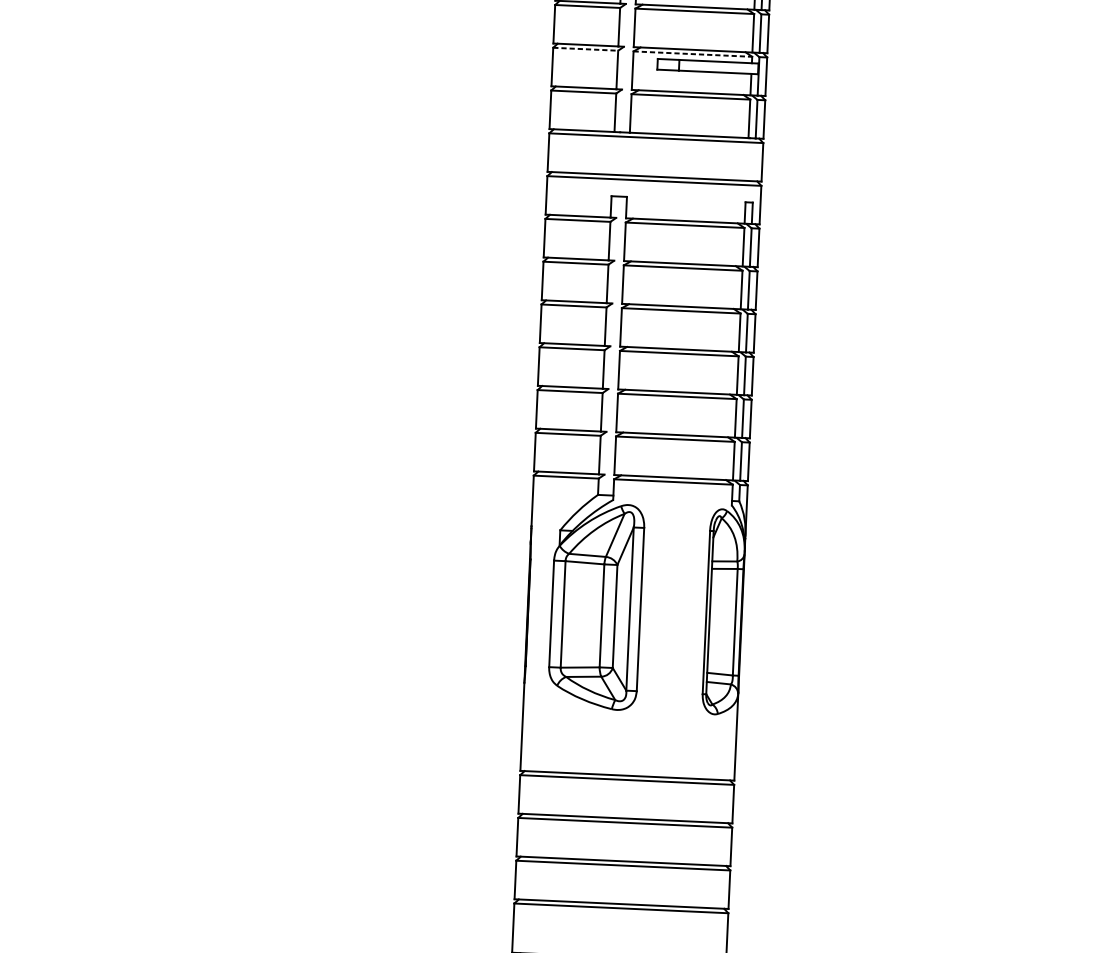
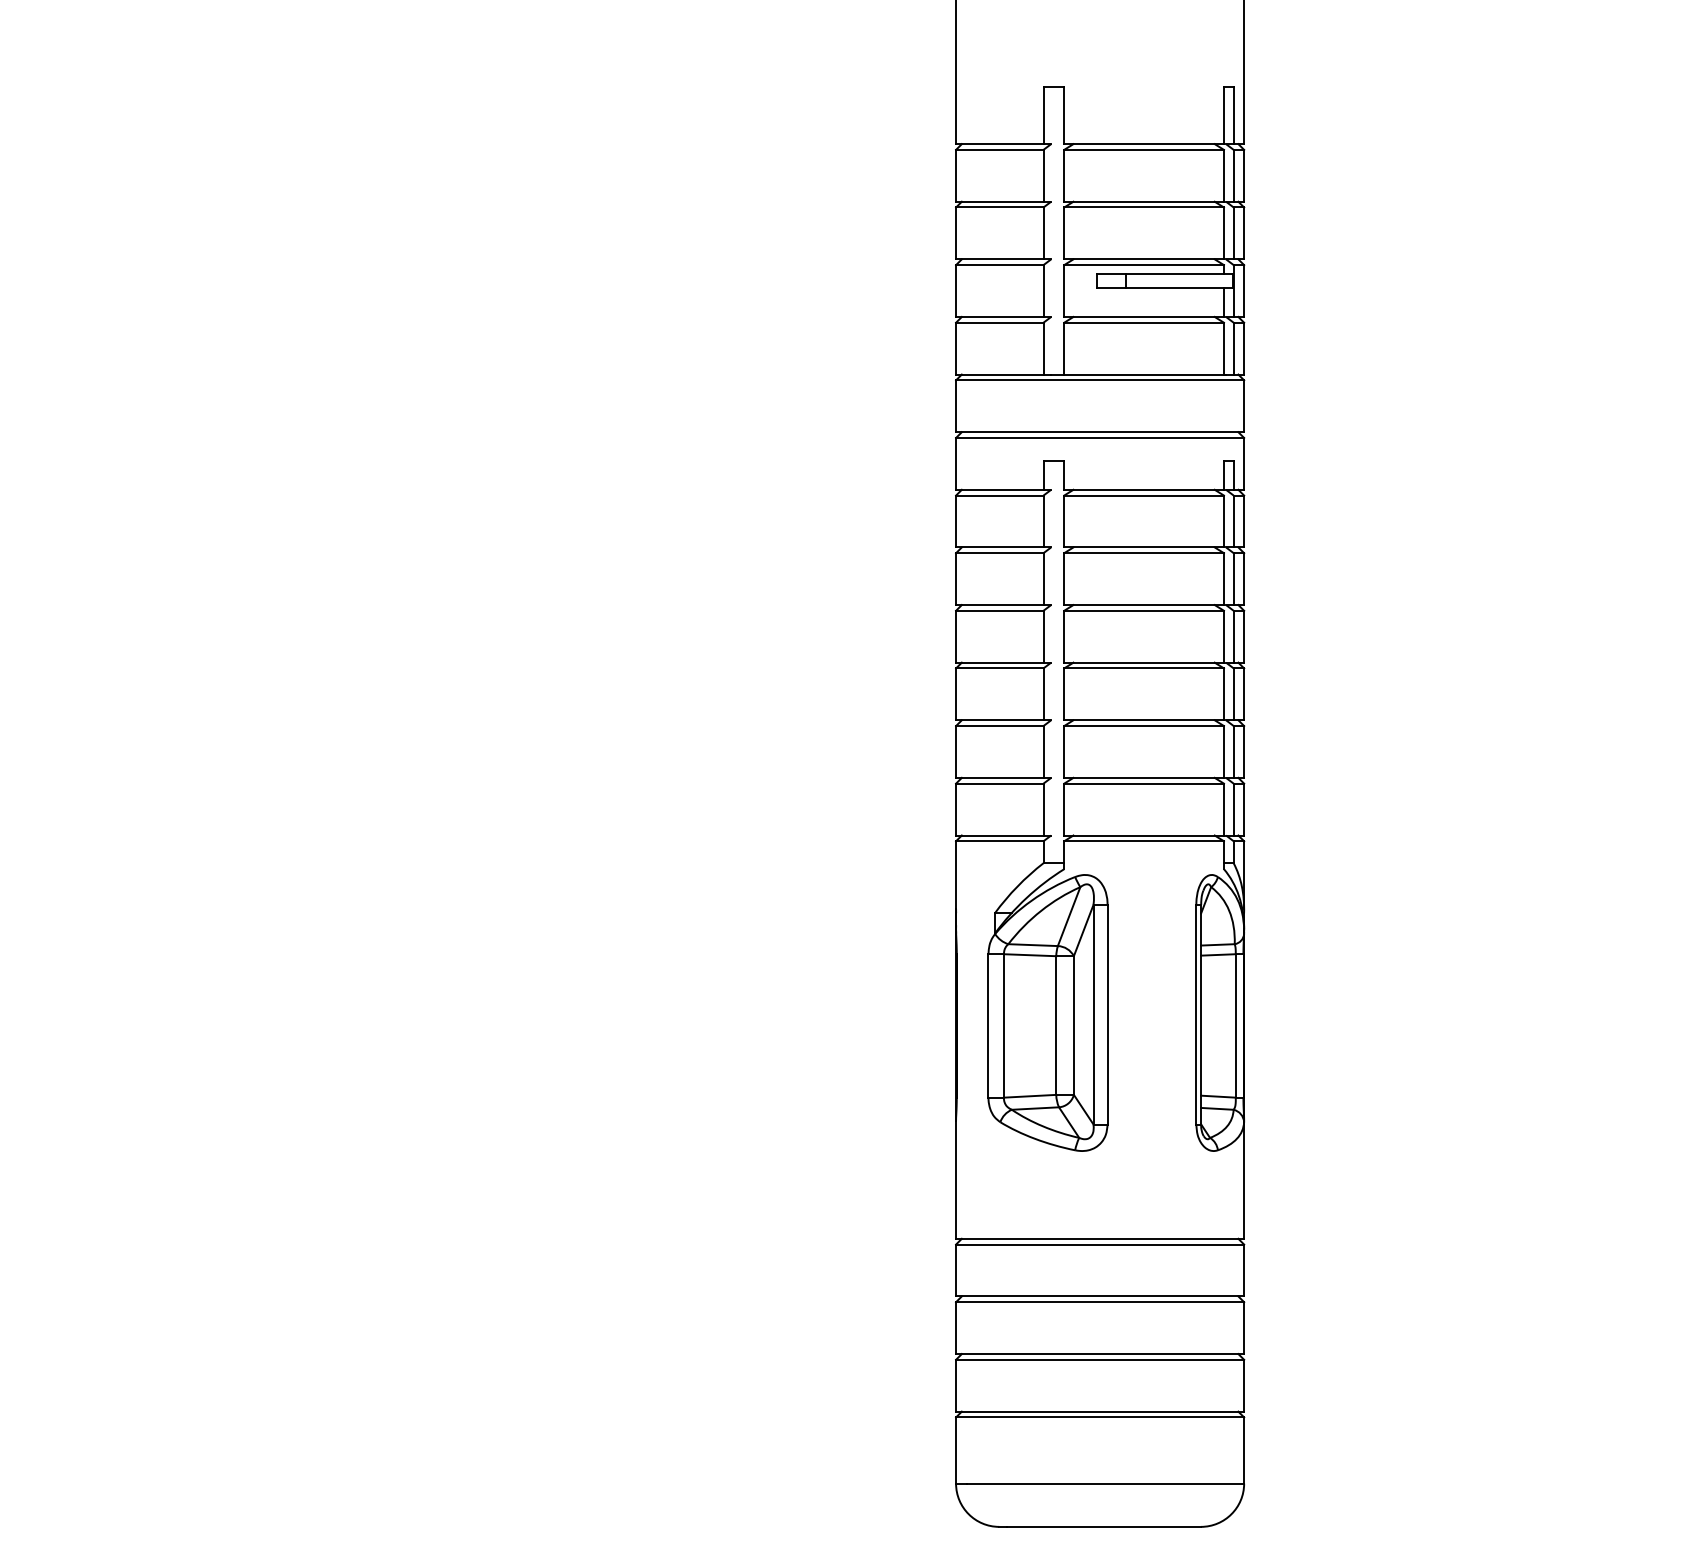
line: (585, 49) -> (999, 265), dashed -> solid
line: (693, 54) -> (1144, 265), dashed -> solid

